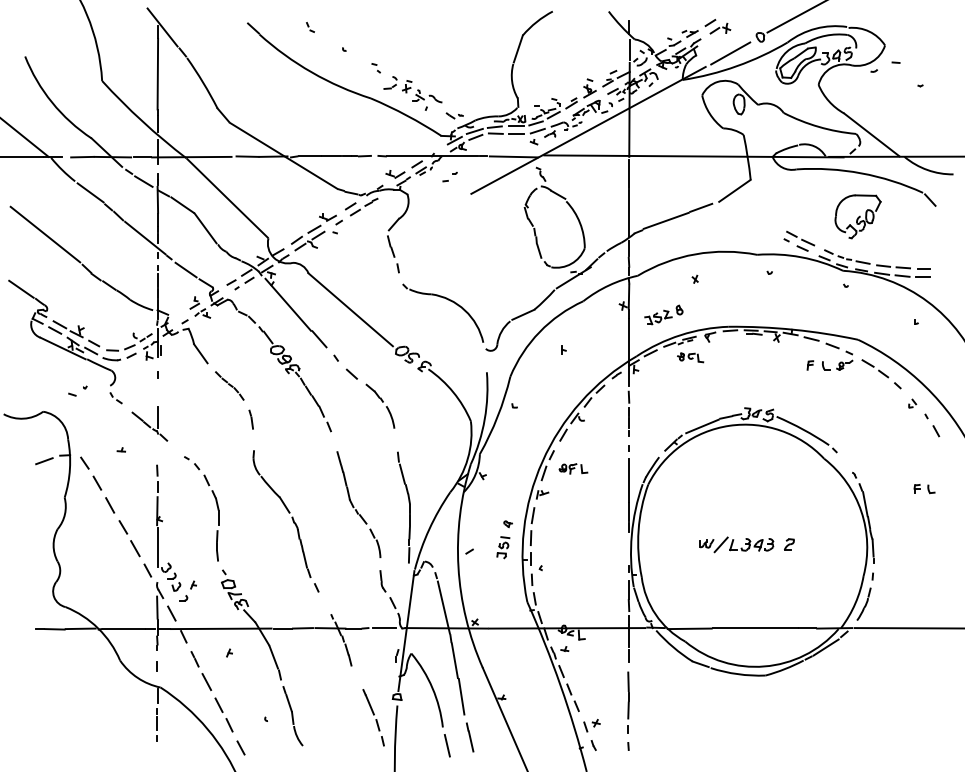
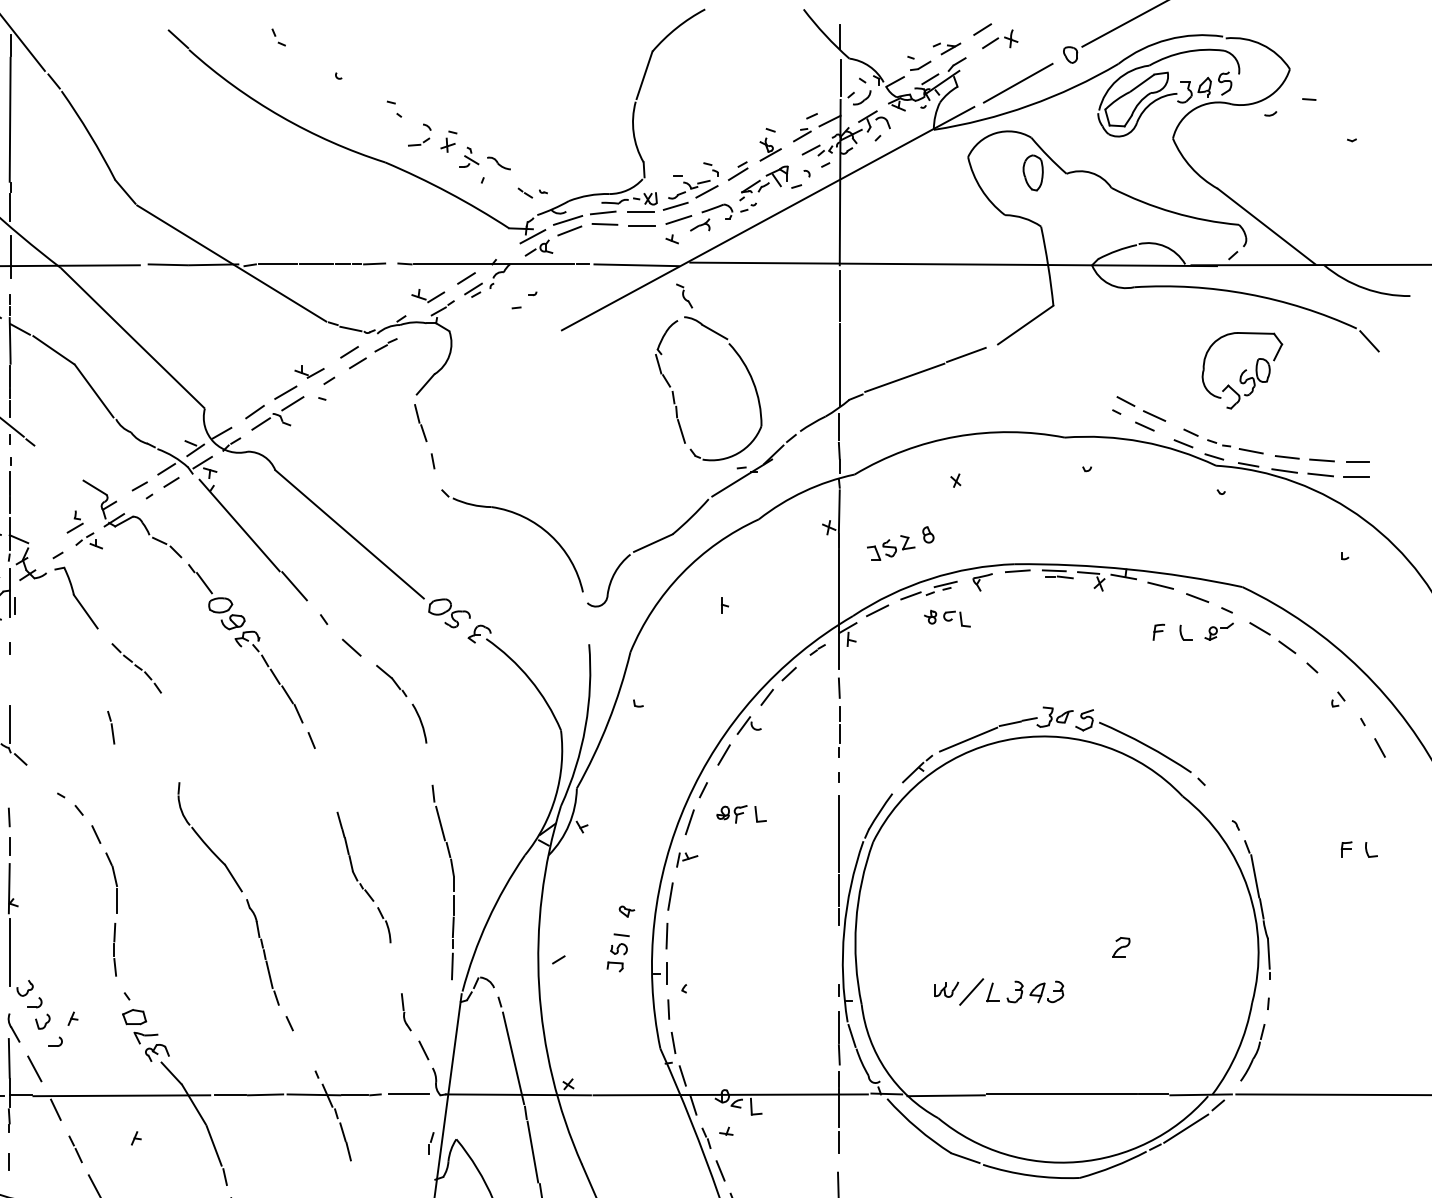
line: (185, 269) -> (58, 463), removed
line: (250, 419) -> (109, 727), moved
part: (358, 504) -> (363, 876), size x0.7
part: (736, 544) -> (998, 991), moved

